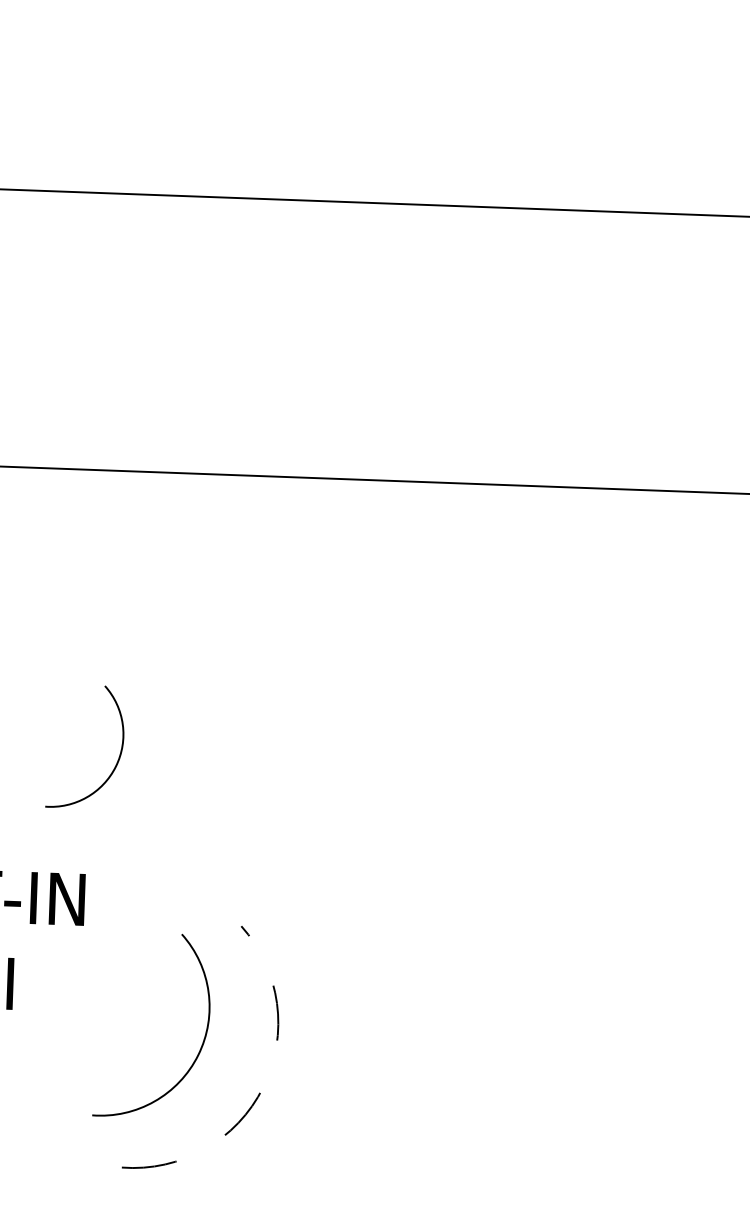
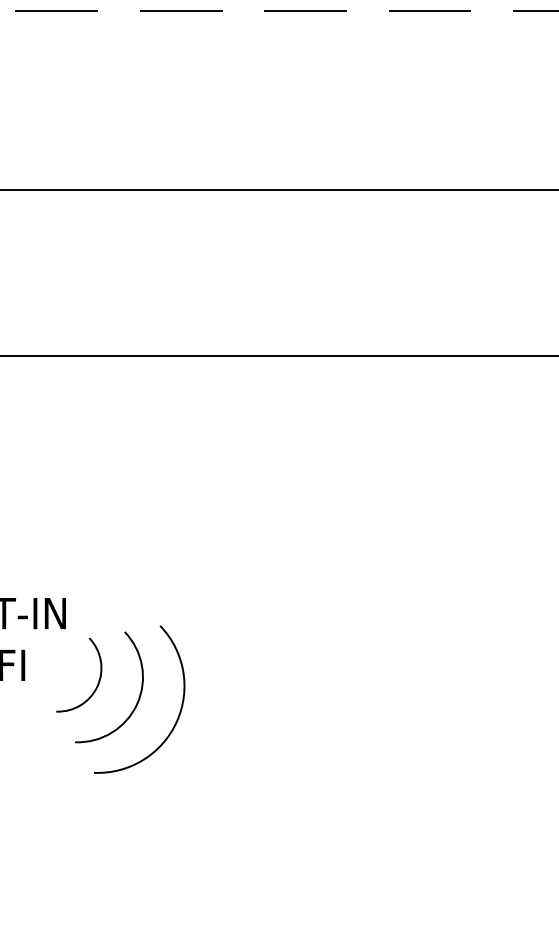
arc: (117, 757) -> (98, 680), moved
arc: (262, 1086) -> (176, 721), dashed -> solid

